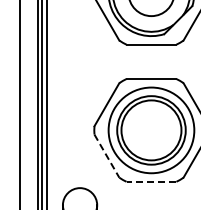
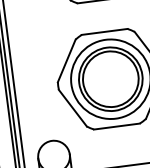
line: (106, 156) -> (72, 108), dashed -> solid
line: (151, 181) -> (116, 126), dashed -> solid

